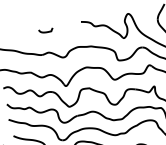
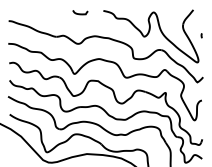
curve: (46, 31) -> (80, 13), moved

